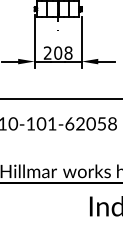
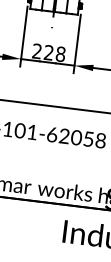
text: (58, 52) -> (49, 52), 208 -> 228

